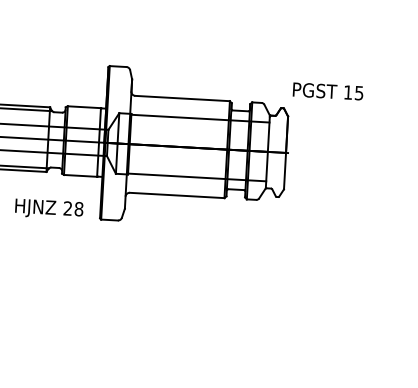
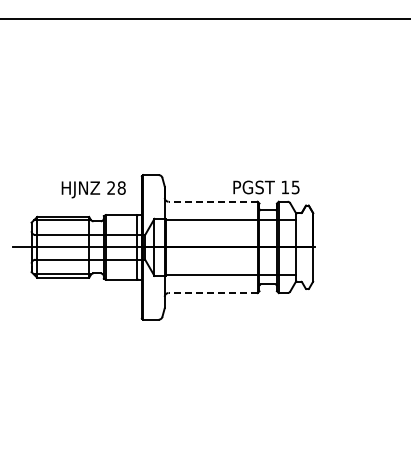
text: (328, 91) -> (266, 187), moved
line: (182, 98) -> (213, 201), solid -> dashed
line: (177, 195) -> (213, 293), solid -> dashed
text: (48, 209) -> (93, 189), moved

